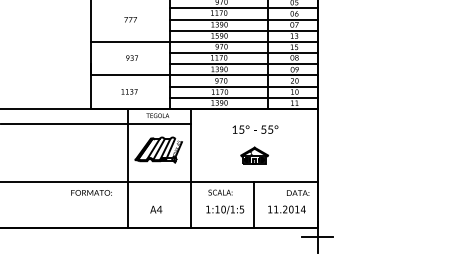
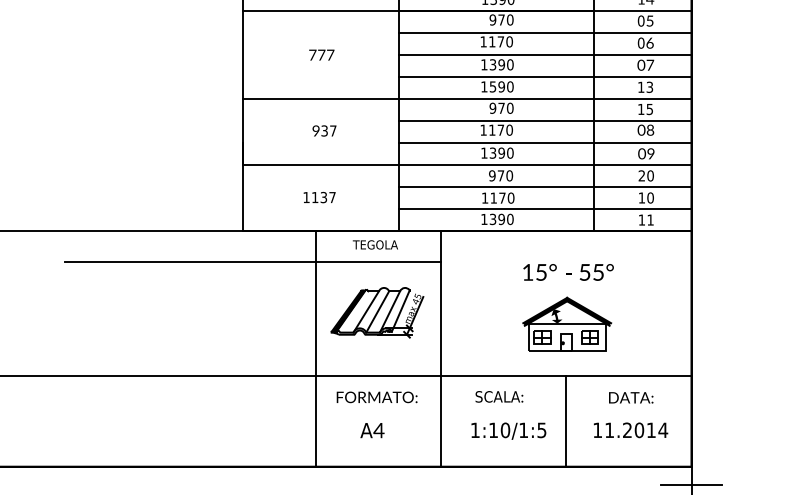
part: (254, 155) -> (566, 323), size x1.67
text: (91, 192) -> (376, 396), moved
text: (298, 192) -> (631, 396), moved

